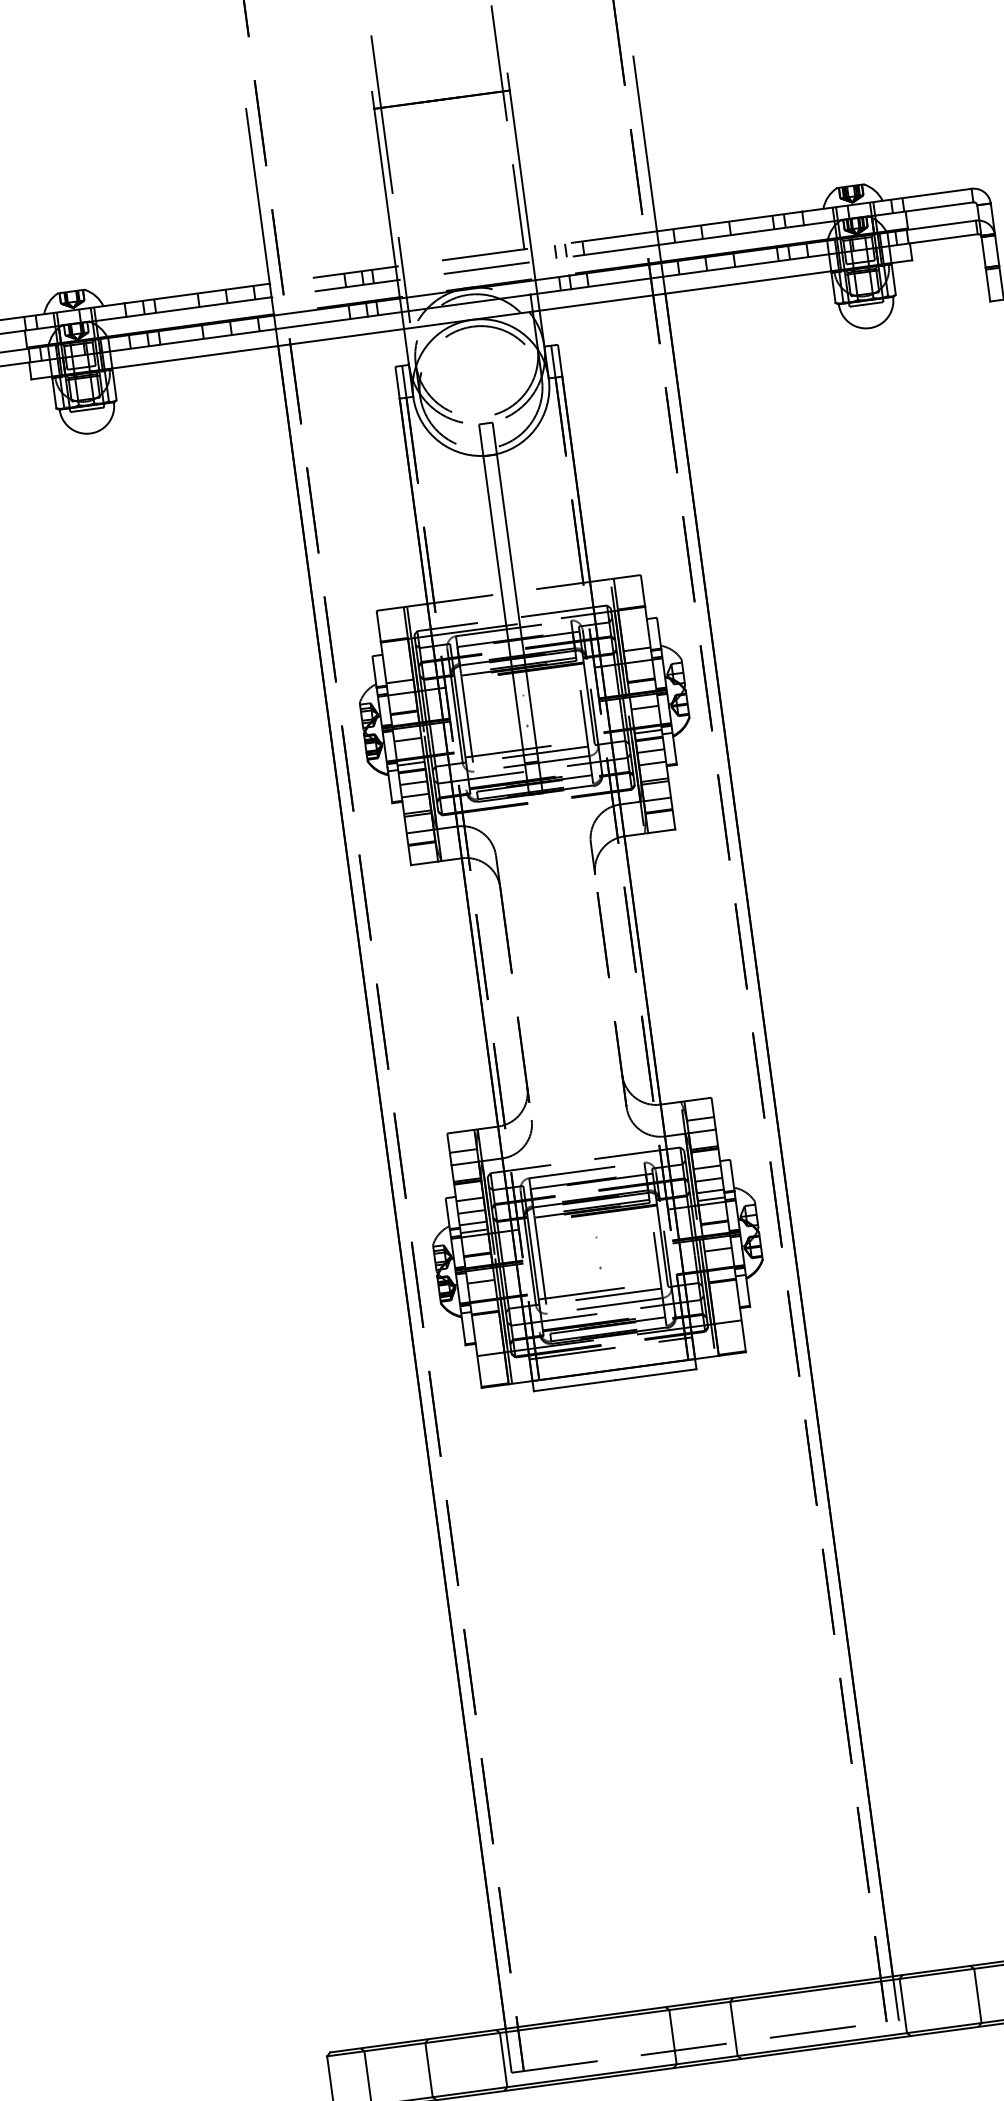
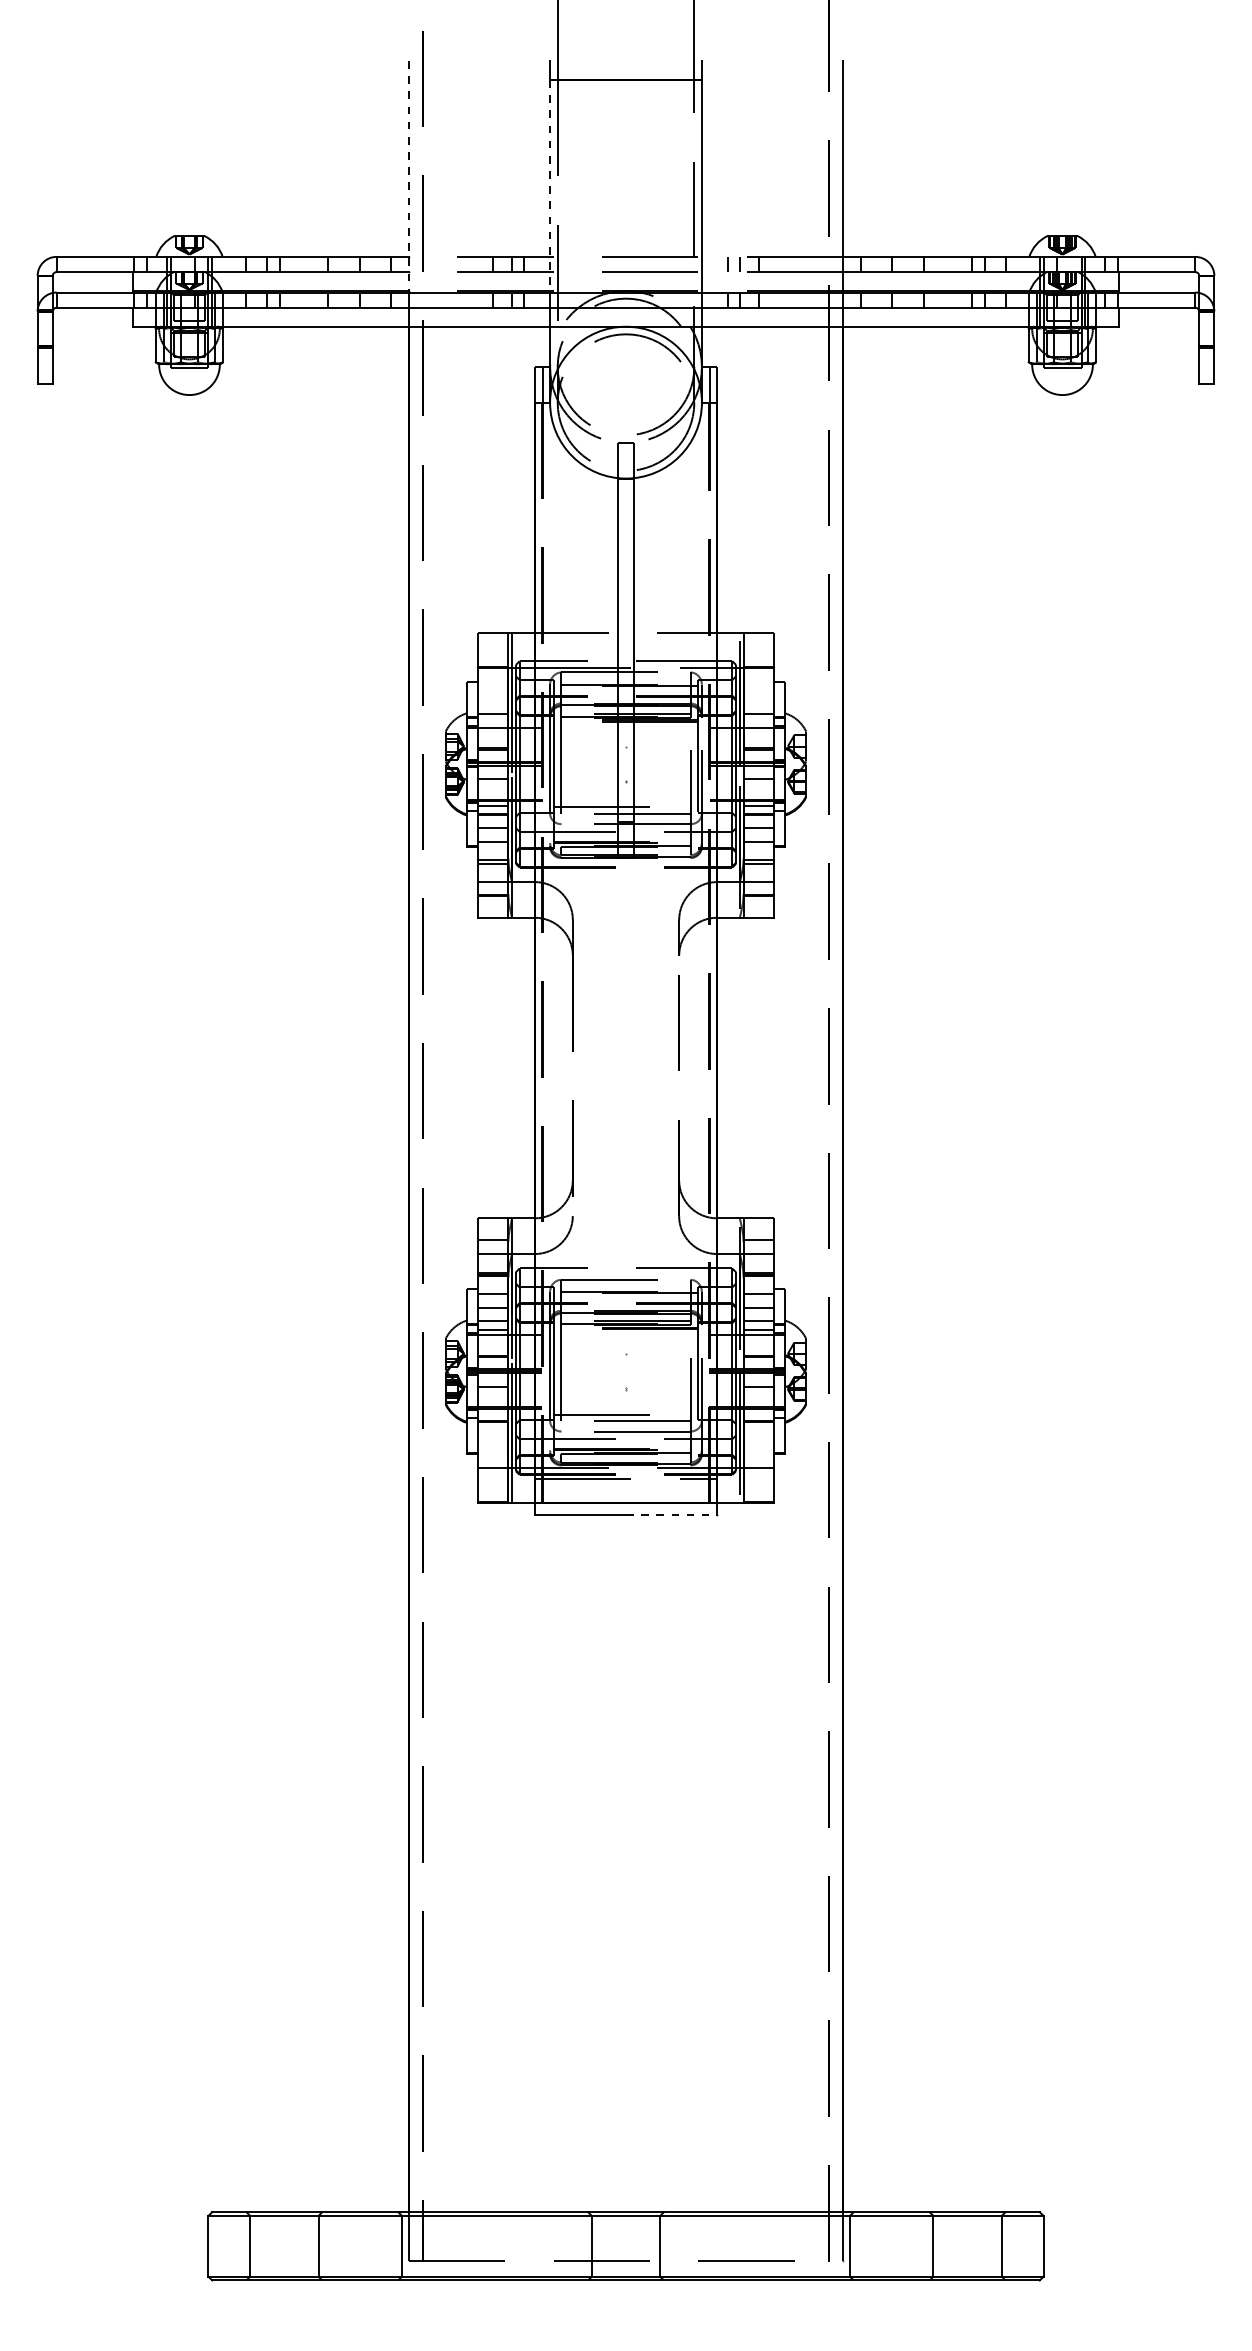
line: (387, 203) -> (550, 186), solid -> dashed
line: (260, 211) -> (409, 176), solid -> dashed
line: (655, 1374) -> (671, 1514), solid -> dashed

